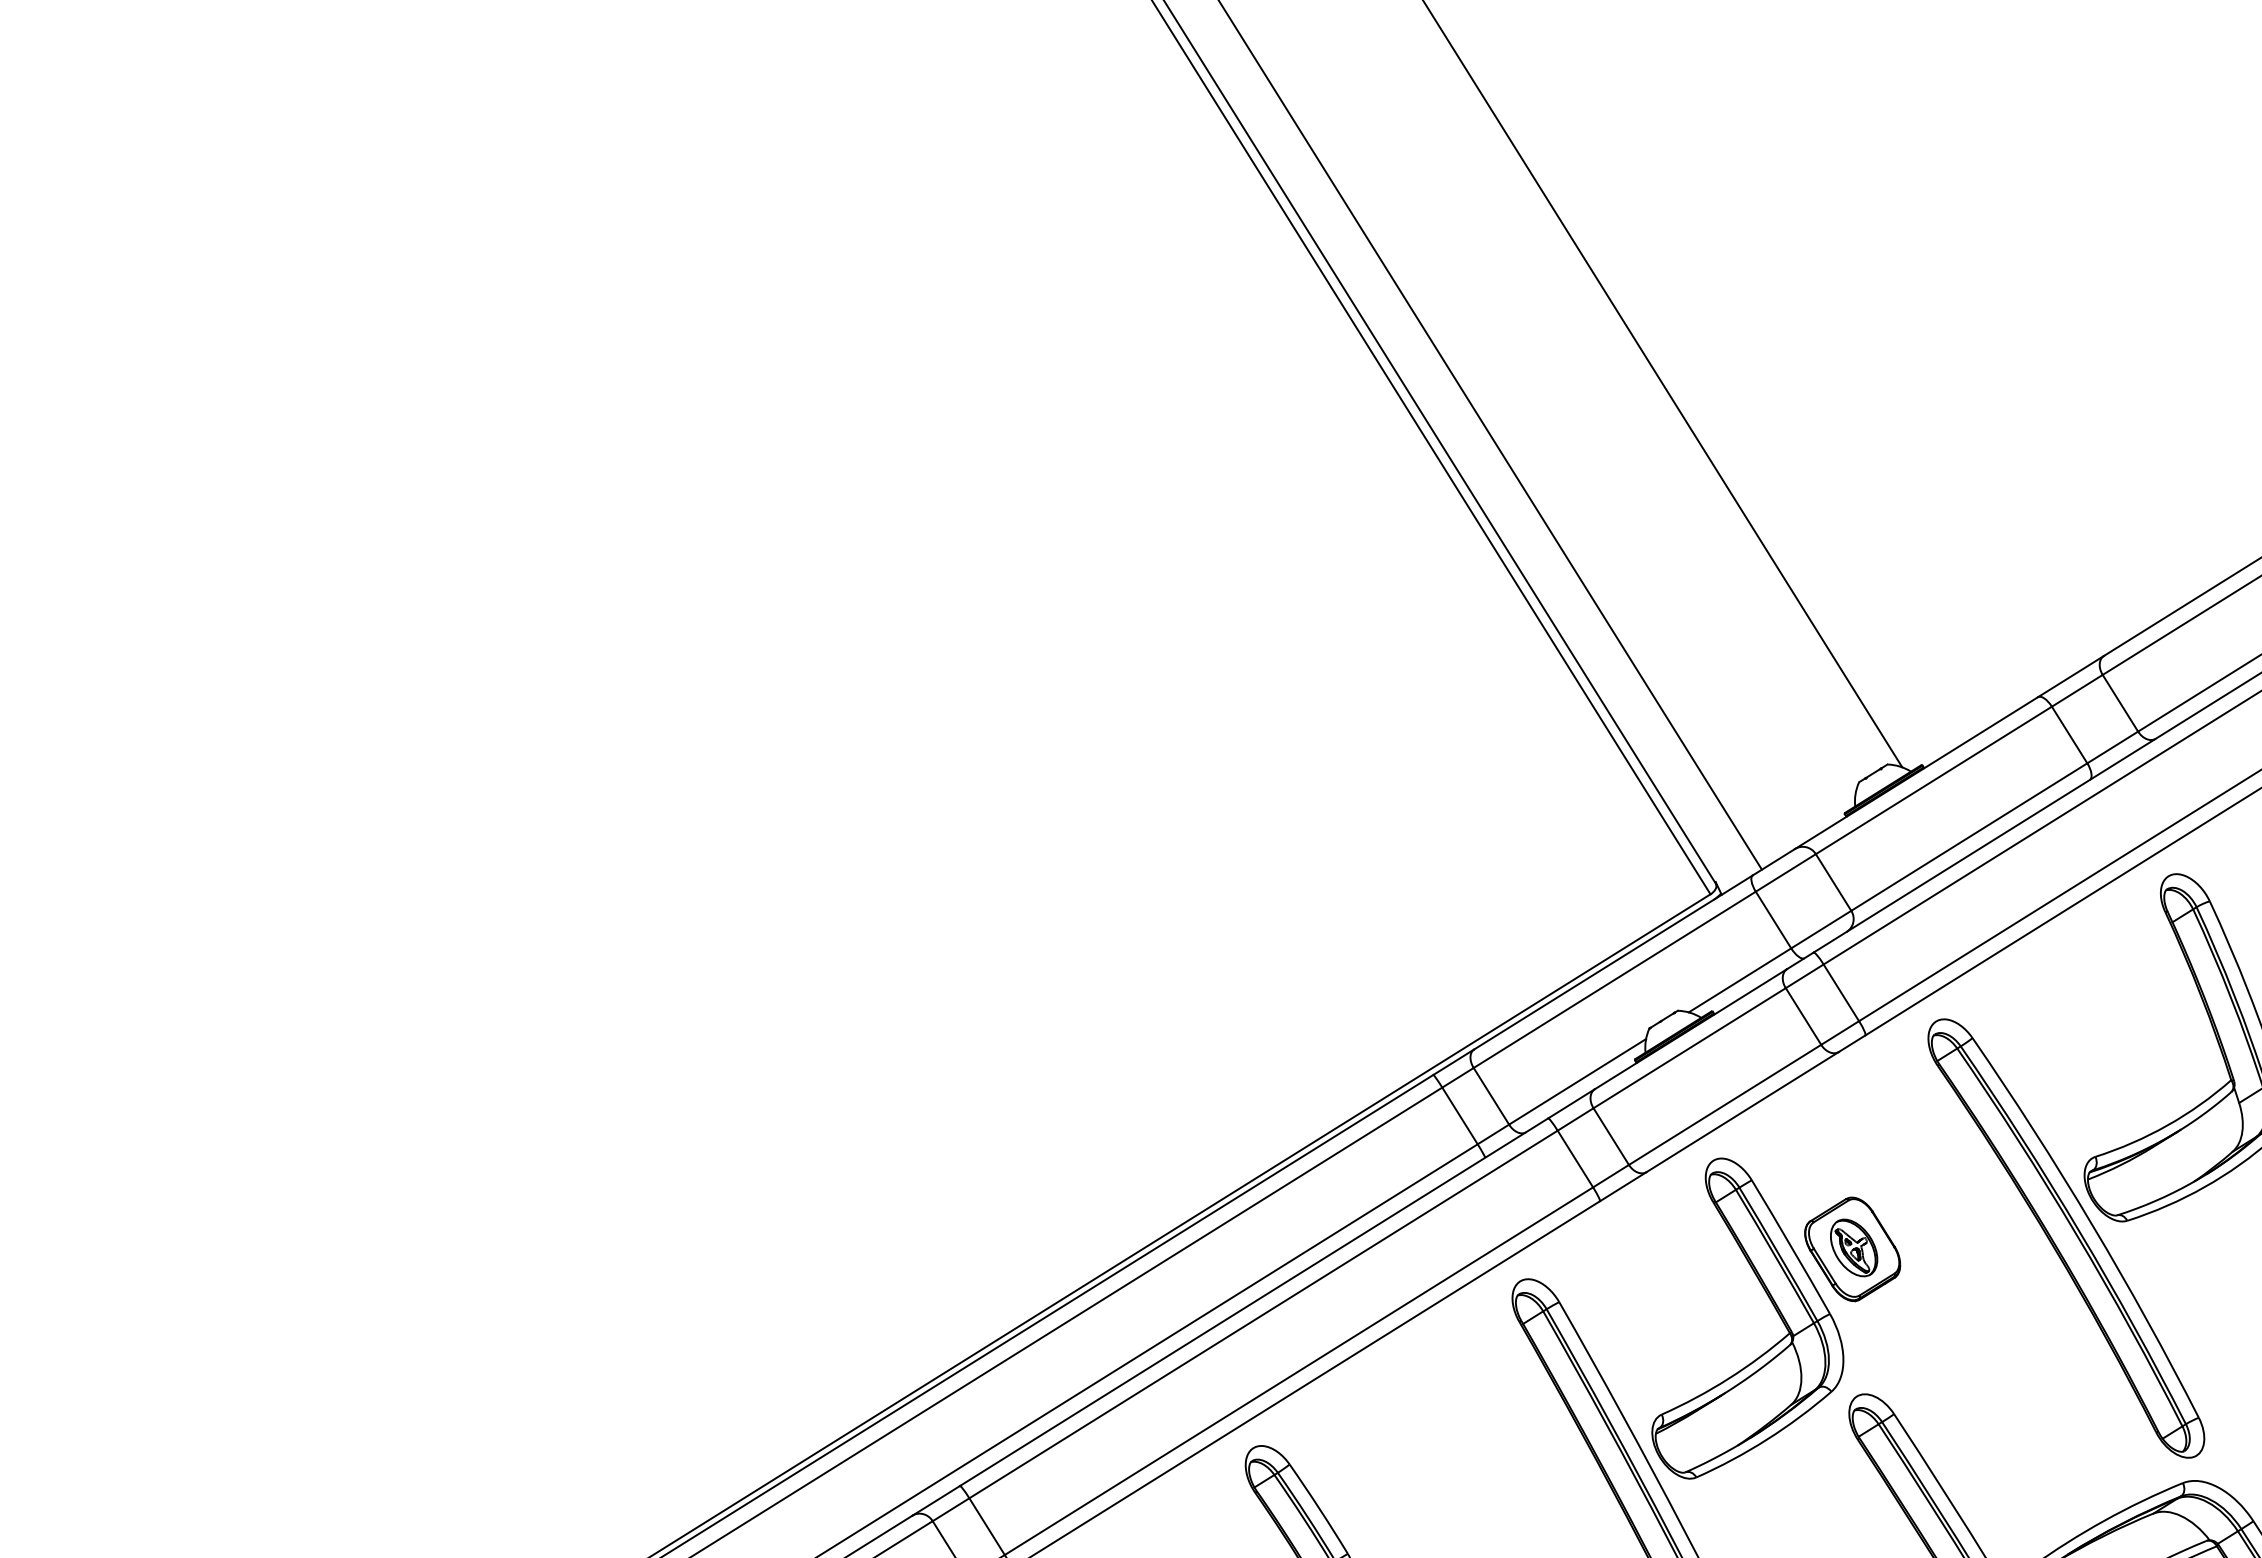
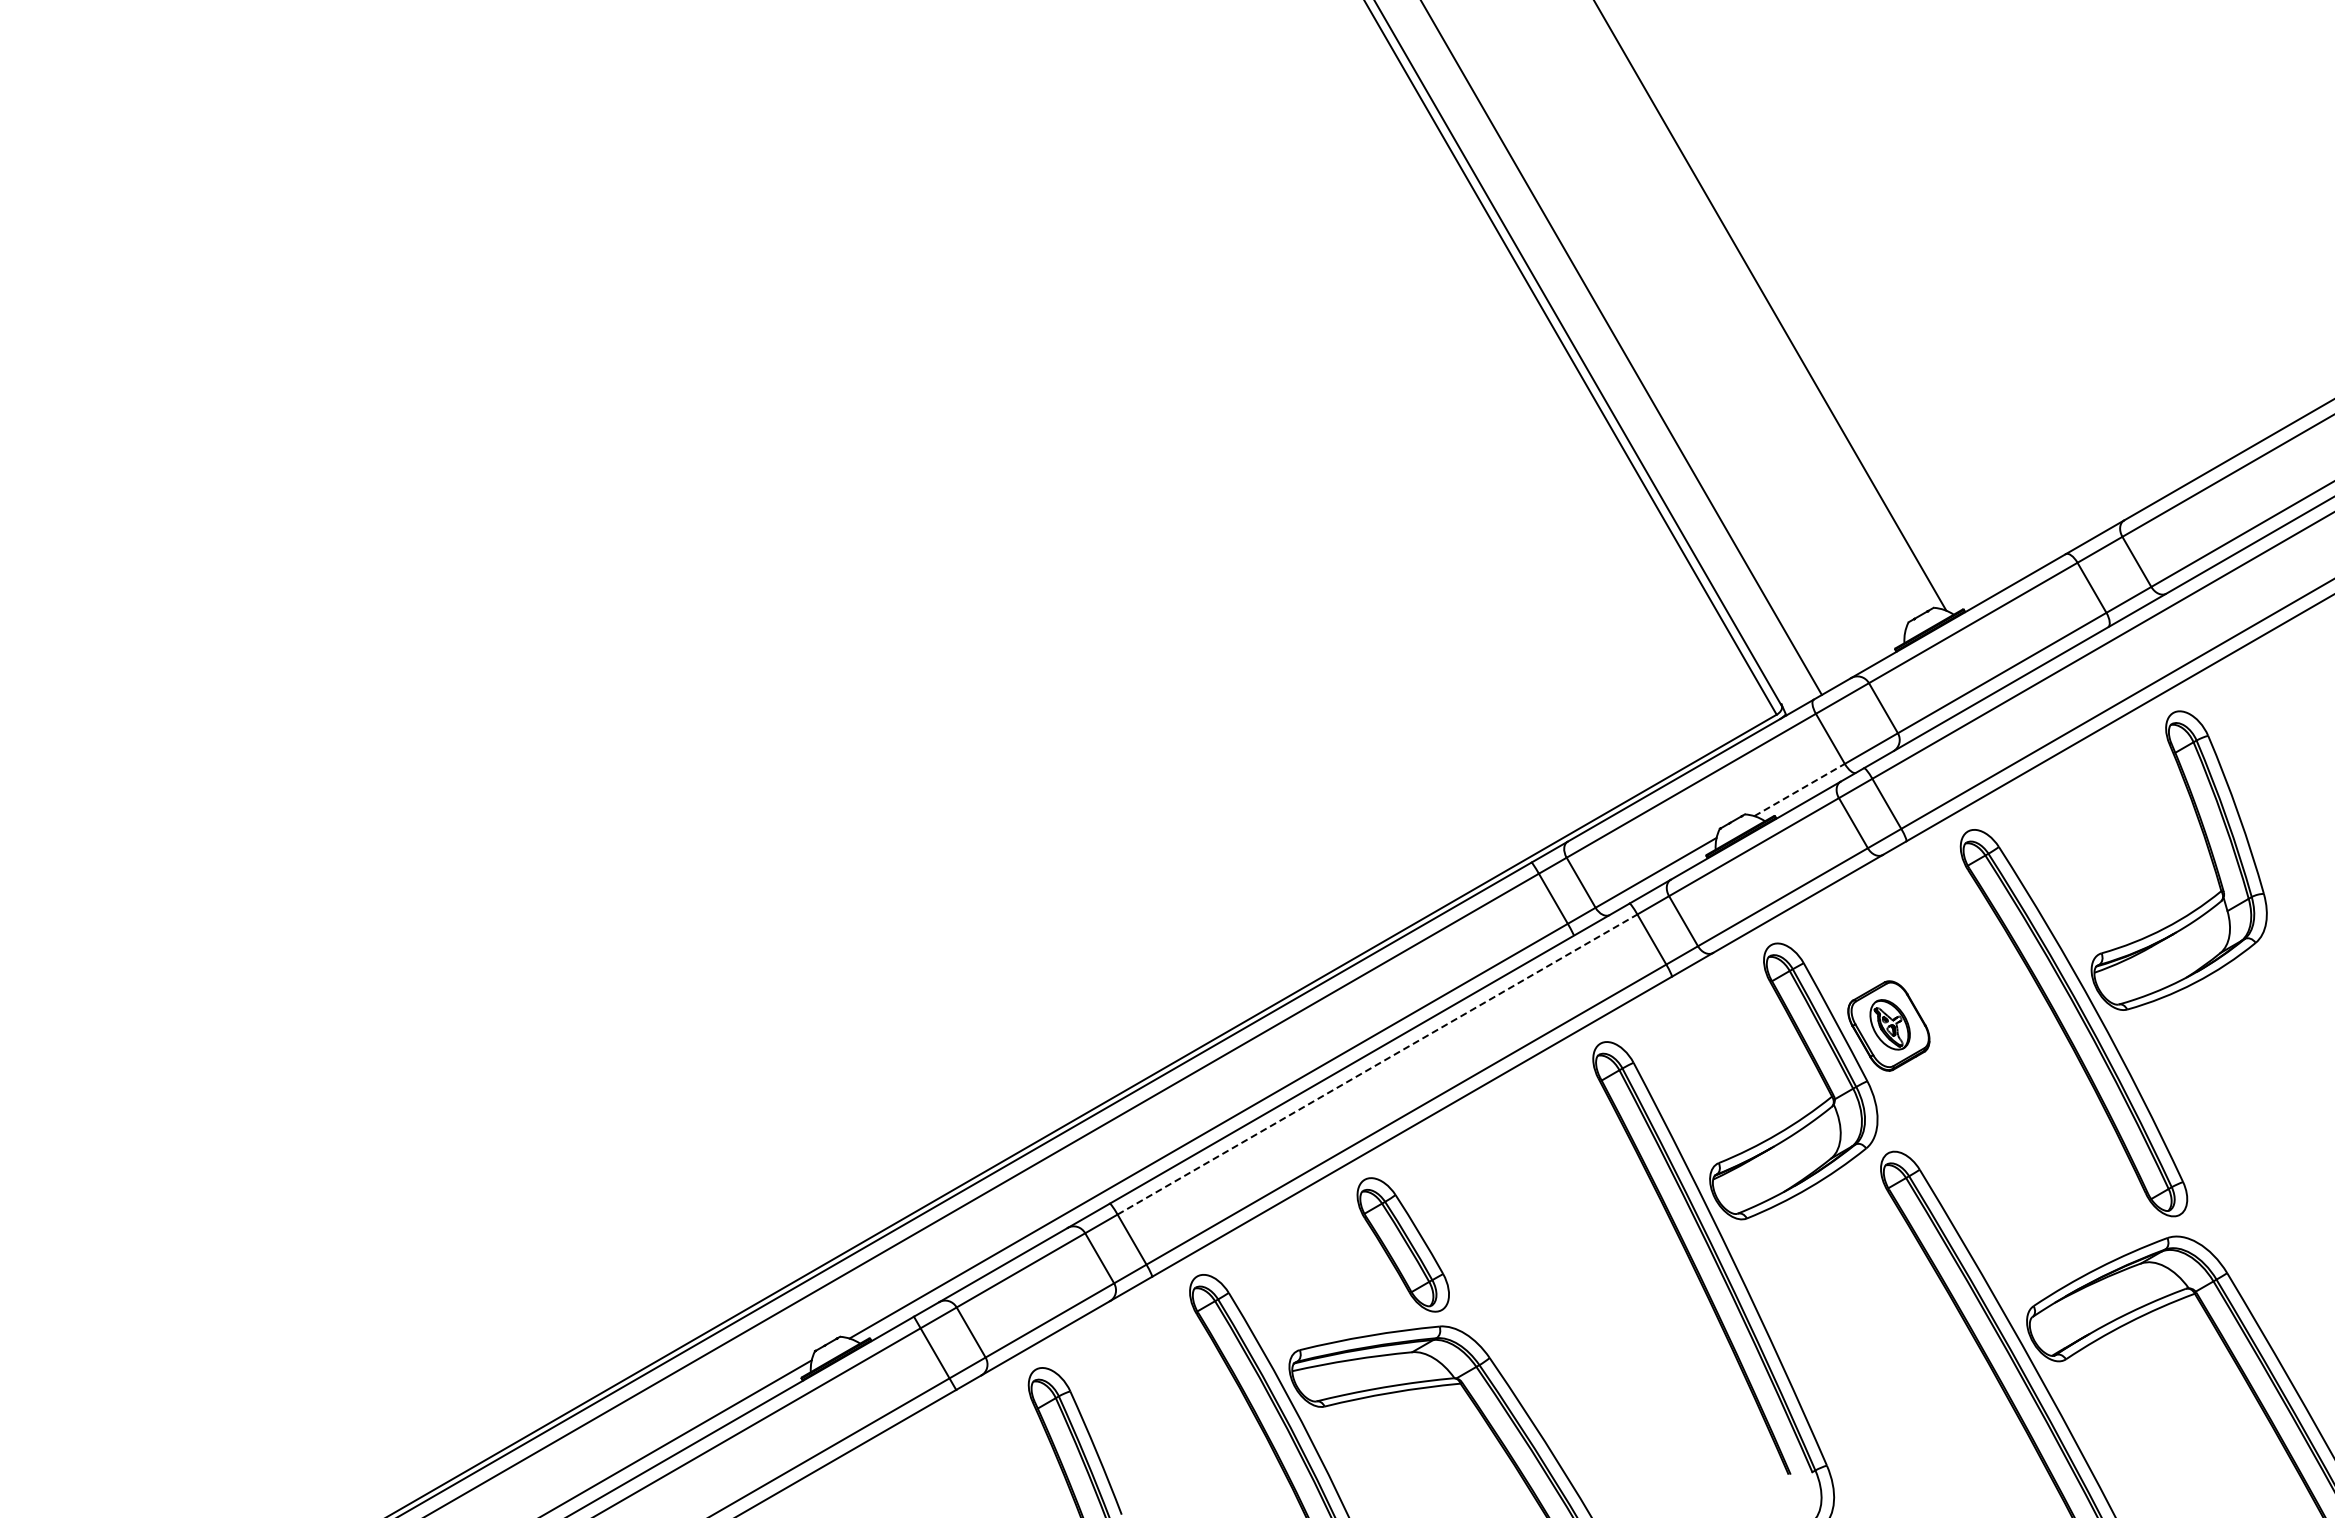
line: (1741, 979) -> (1800, 789), solid -> dashed
line: (1263, 1314) -> (1377, 1064), solid -> dashed

